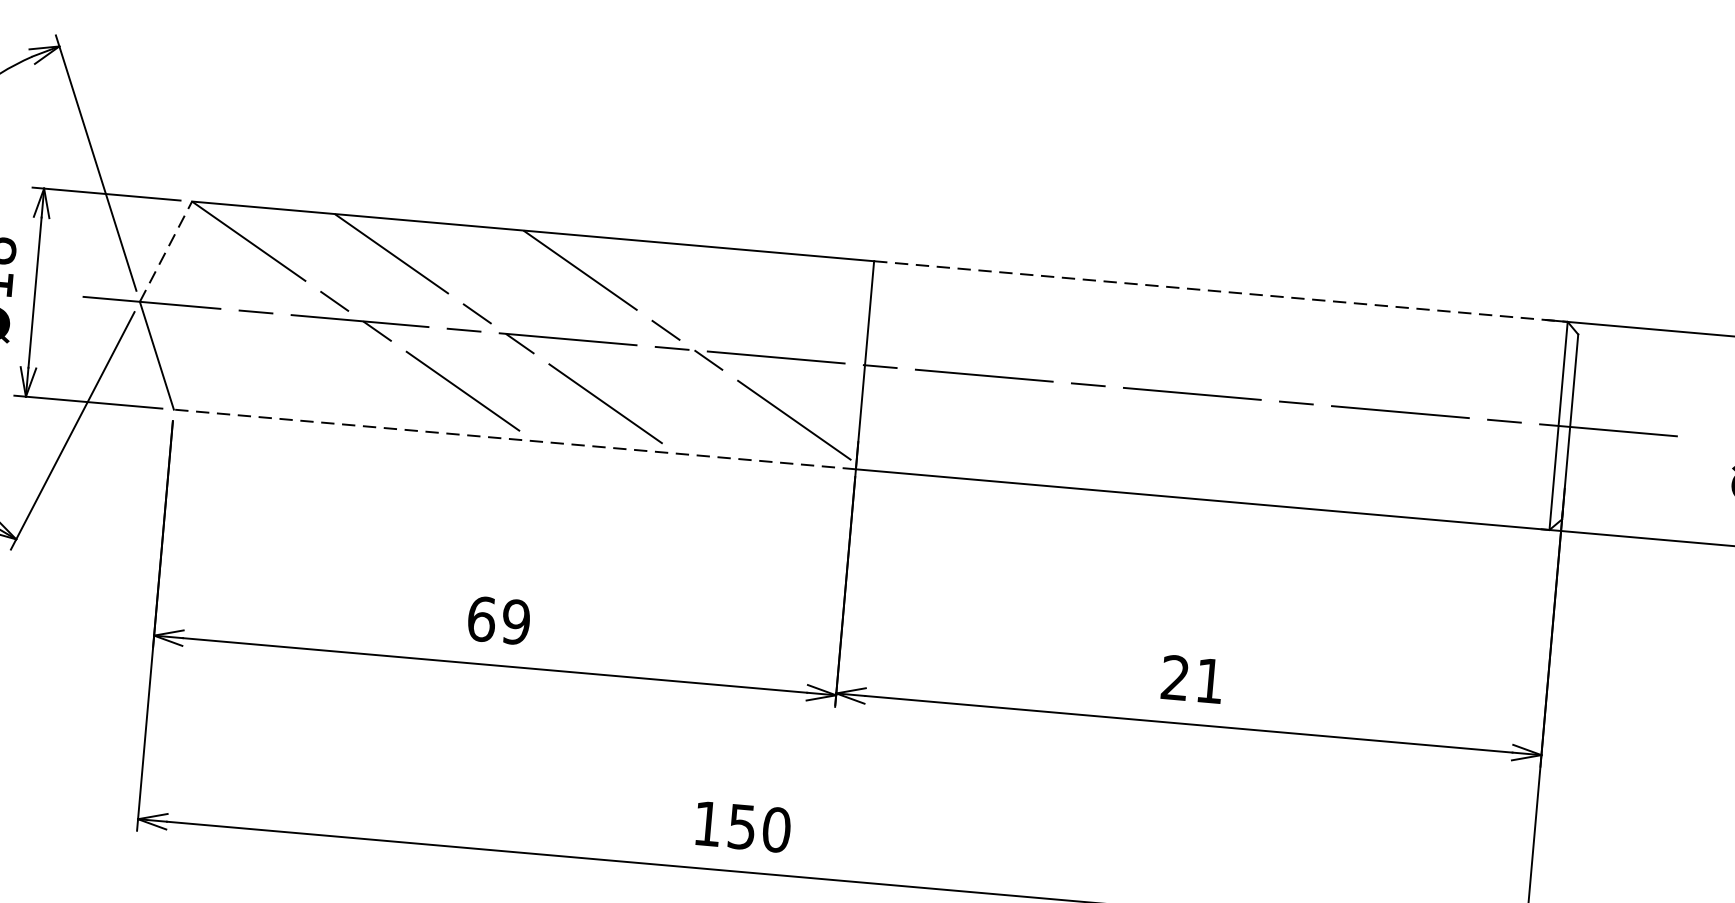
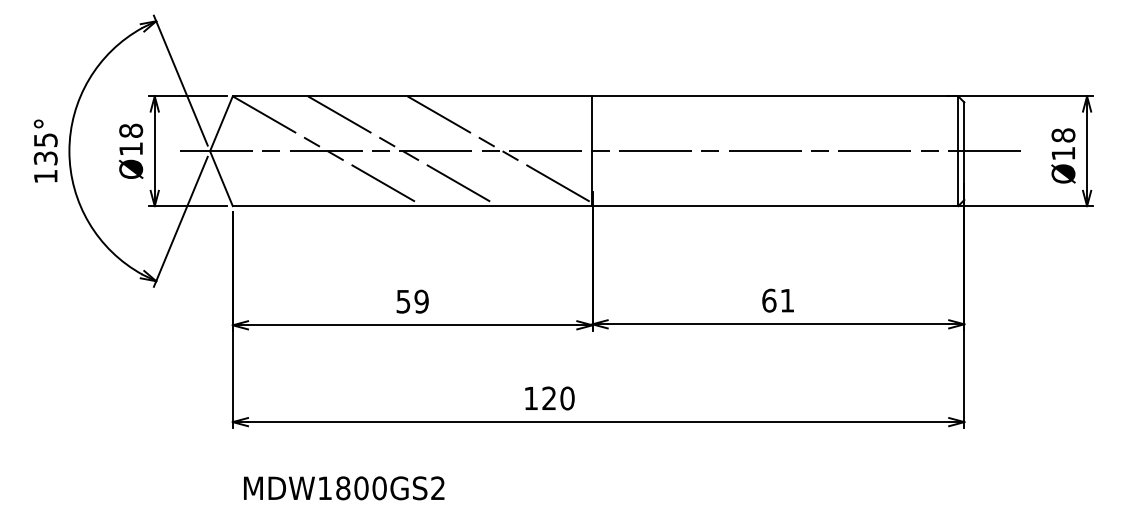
line: (166, 251) -> (221, 123), dashed -> solid
line: (1221, 291) -> (775, 96), dashed -> solid
line: (514, 440) -> (412, 206), dashed -> solid
text: (481, 618) -> (403, 301), 69 -> 59
text: (1175, 677) -> (769, 300), 21 -> 61
text: (740, 826) -> (548, 398), 150 -> 120

